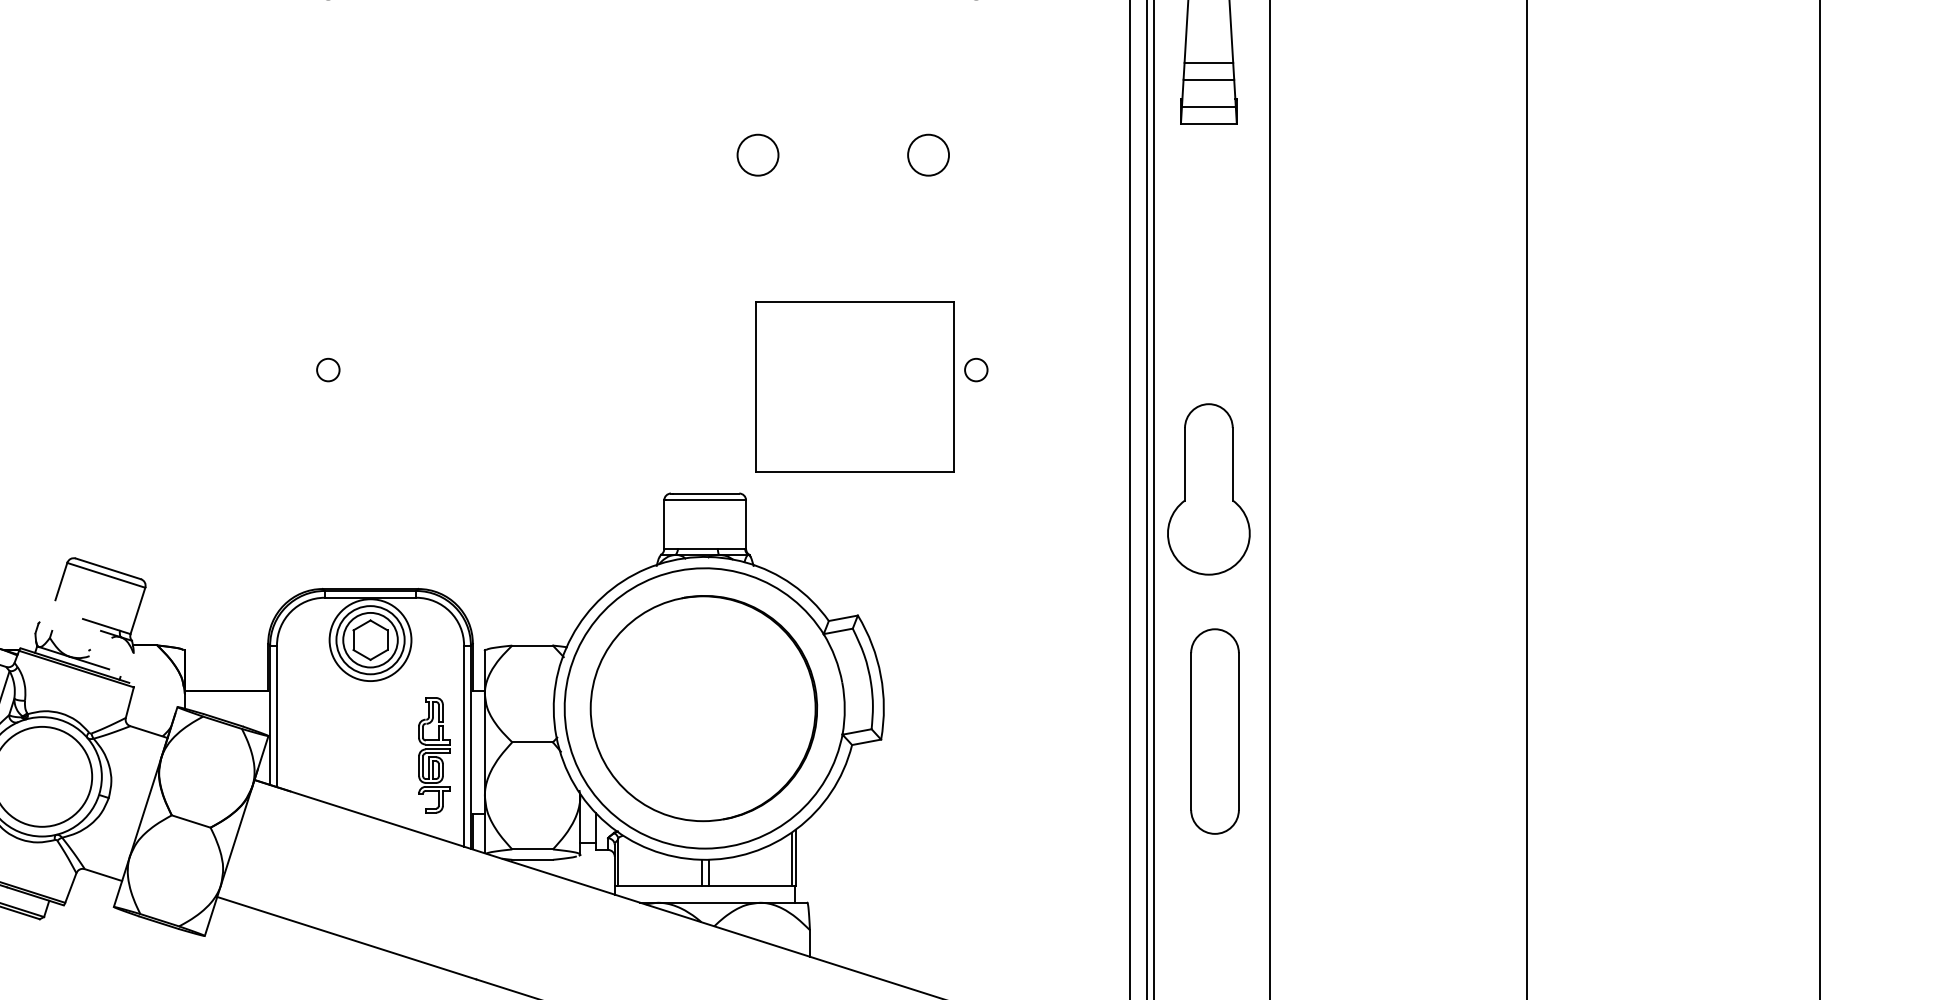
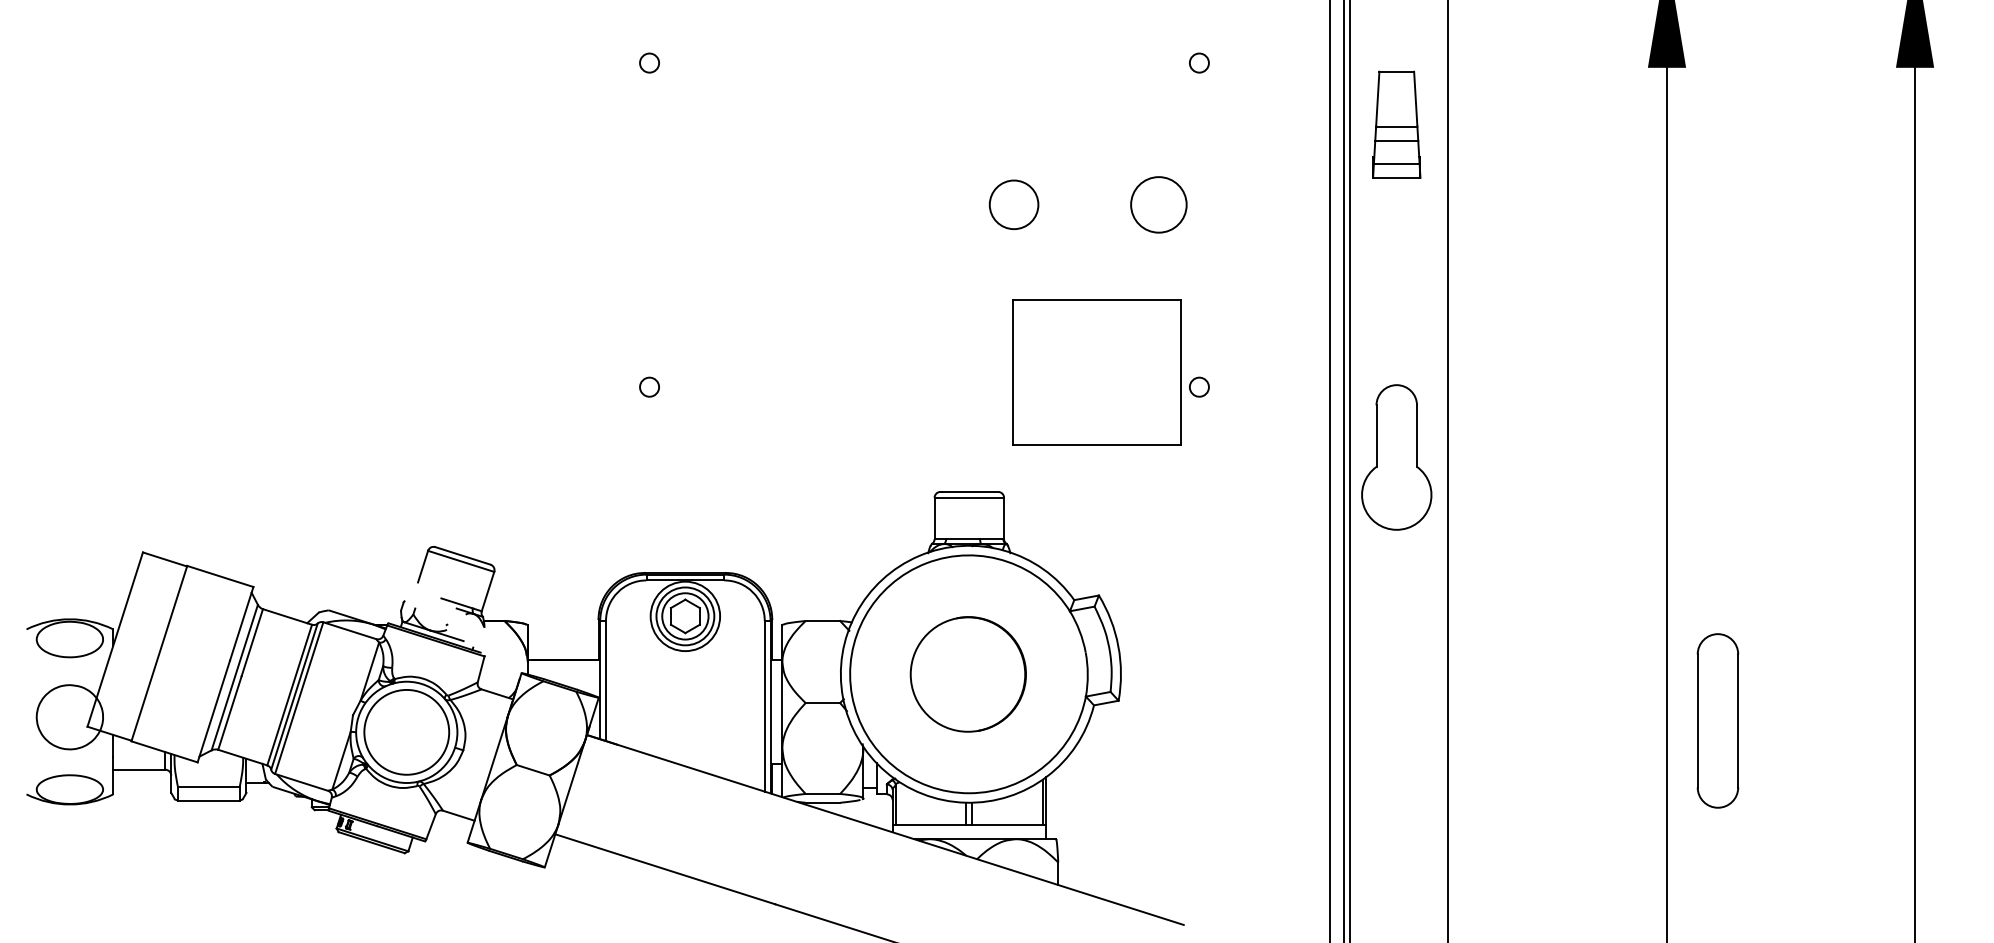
circle: (758, 154) -> (1014, 204), size x1.4
circle: (928, 154) -> (1158, 204), size x1.6
part: (855, 386) -> (1096, 372), moved
part: (1208, 489) -> (1396, 457), moved
part: (704, 708) -> (968, 674), size x0.6
part: (1214, 731) -> (1717, 720), moved
part: (434, 754) -> (739, 713), removed

